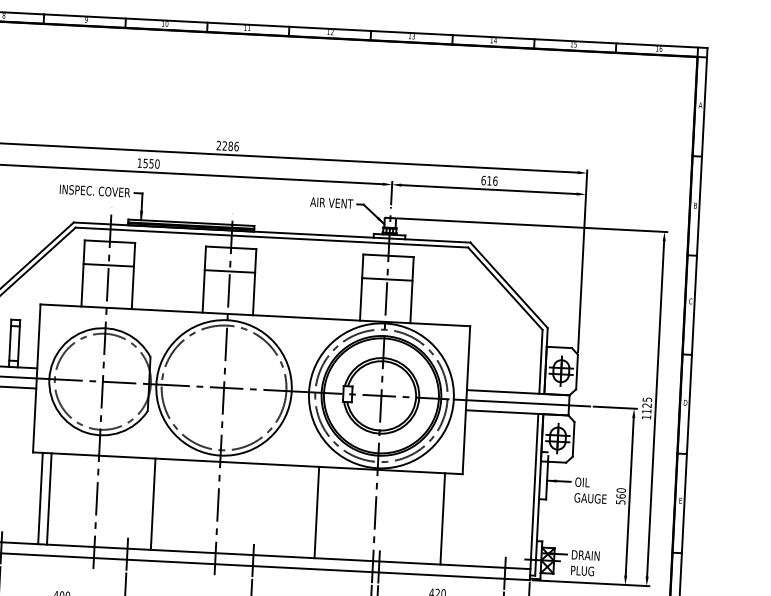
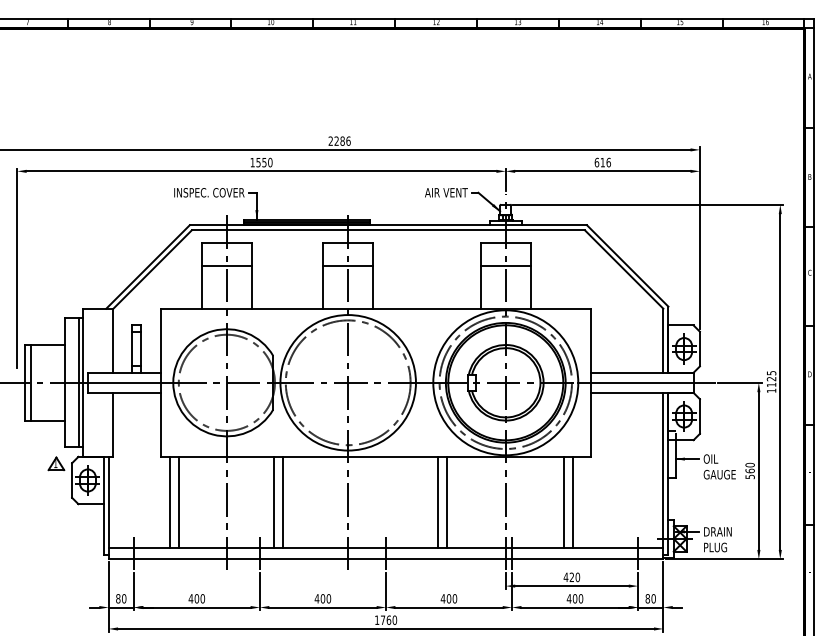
line: (144, 503) -> (274, 502), added
line: (308, 512) -> (438, 502), added
line: (434, 518) -> (564, 502), added

